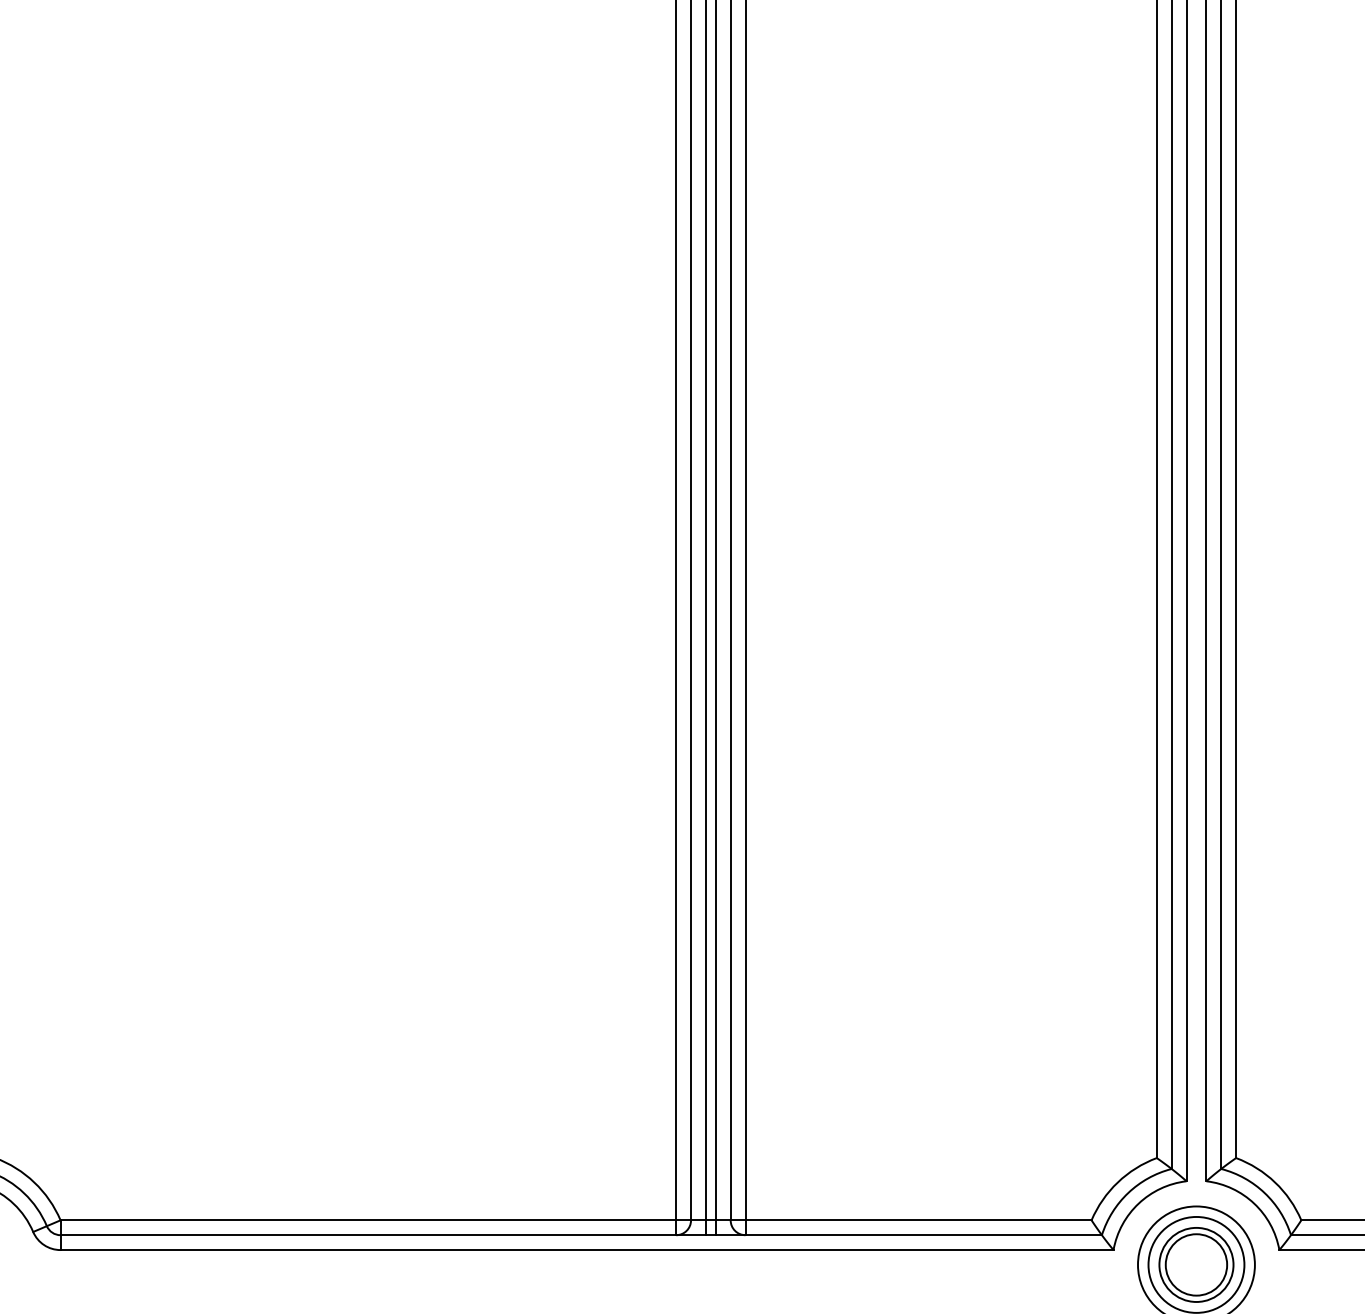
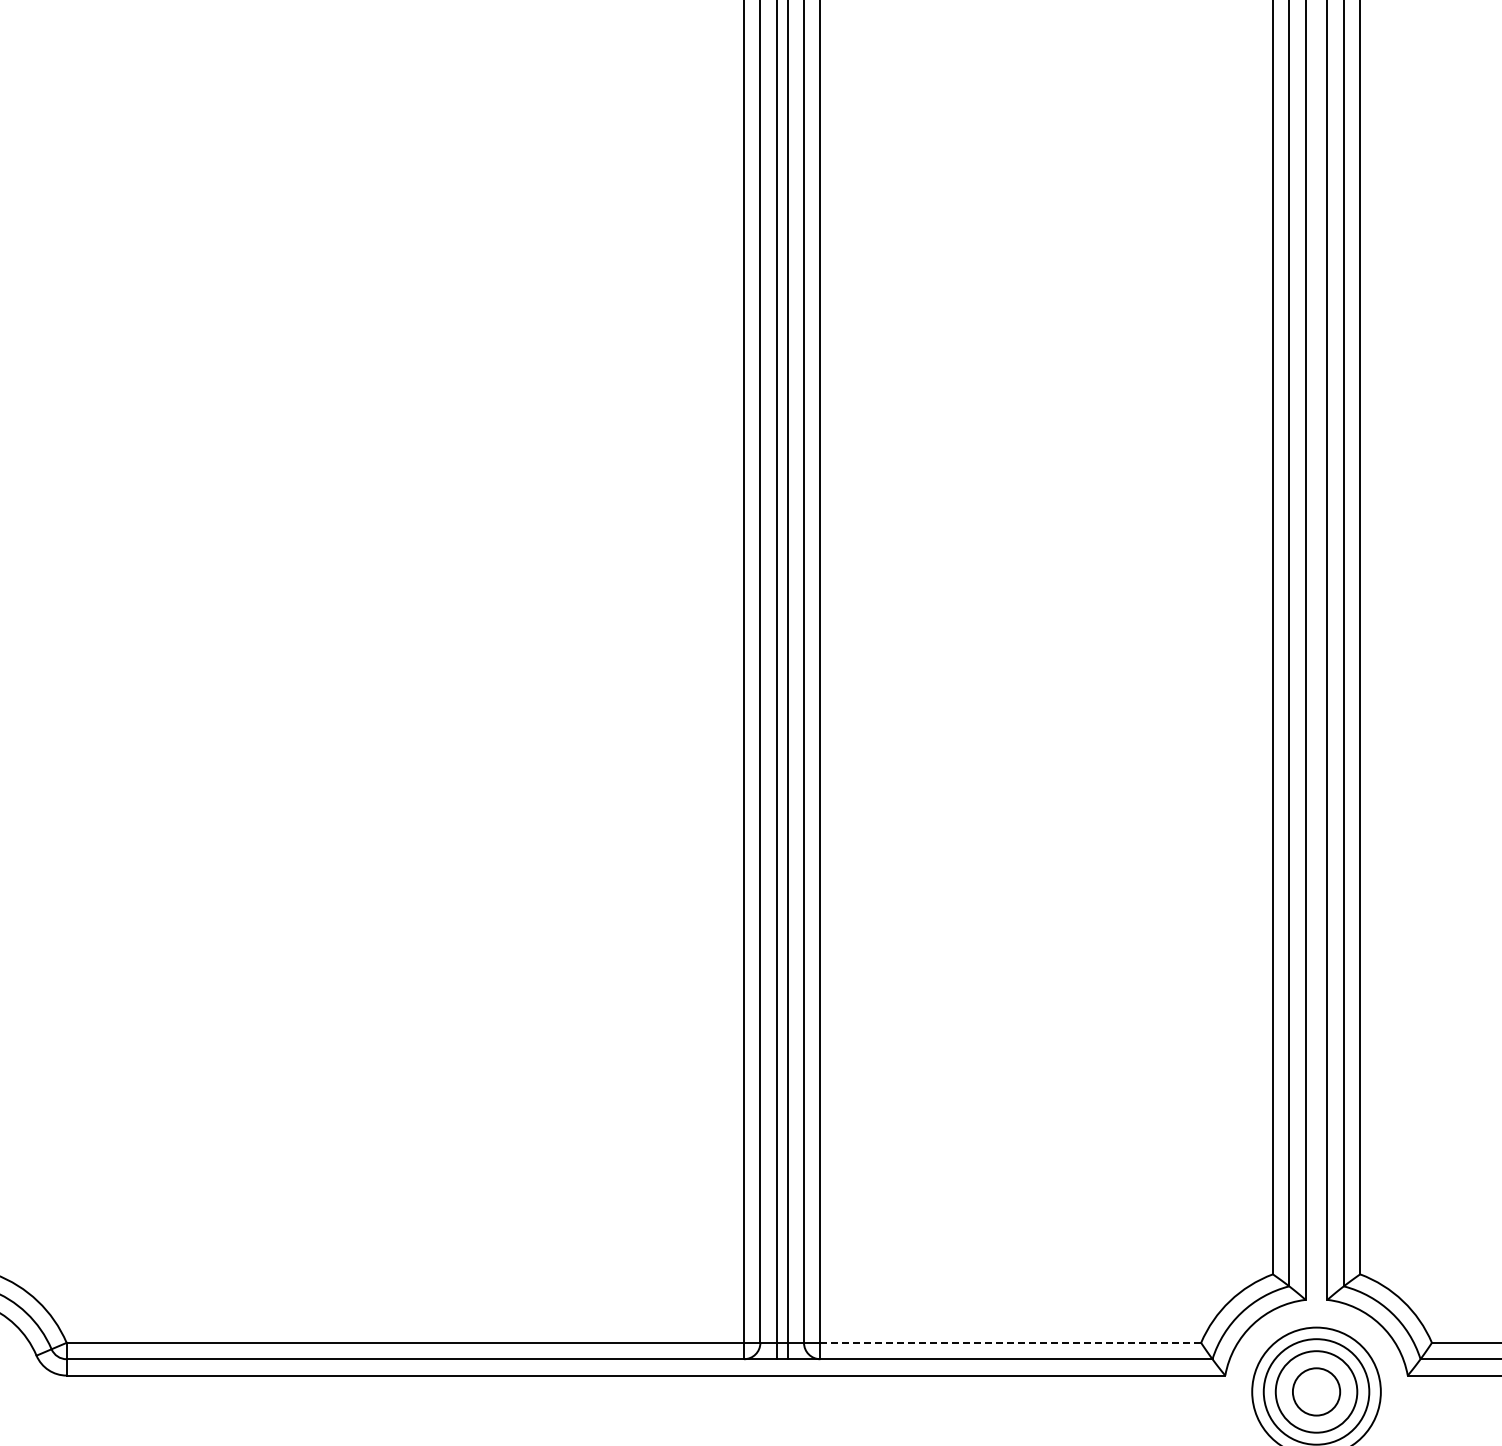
line: (919, 1220) -> (1011, 1342), solid -> dashed
circle: (1196, 1264) -> (1316, 1391), size x0.7

